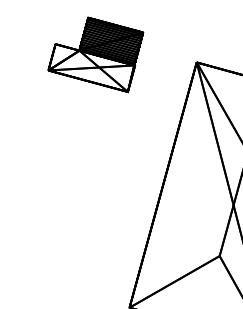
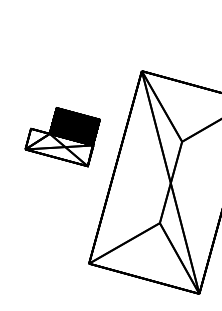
part: (95, 55) -> (62, 137), moved

